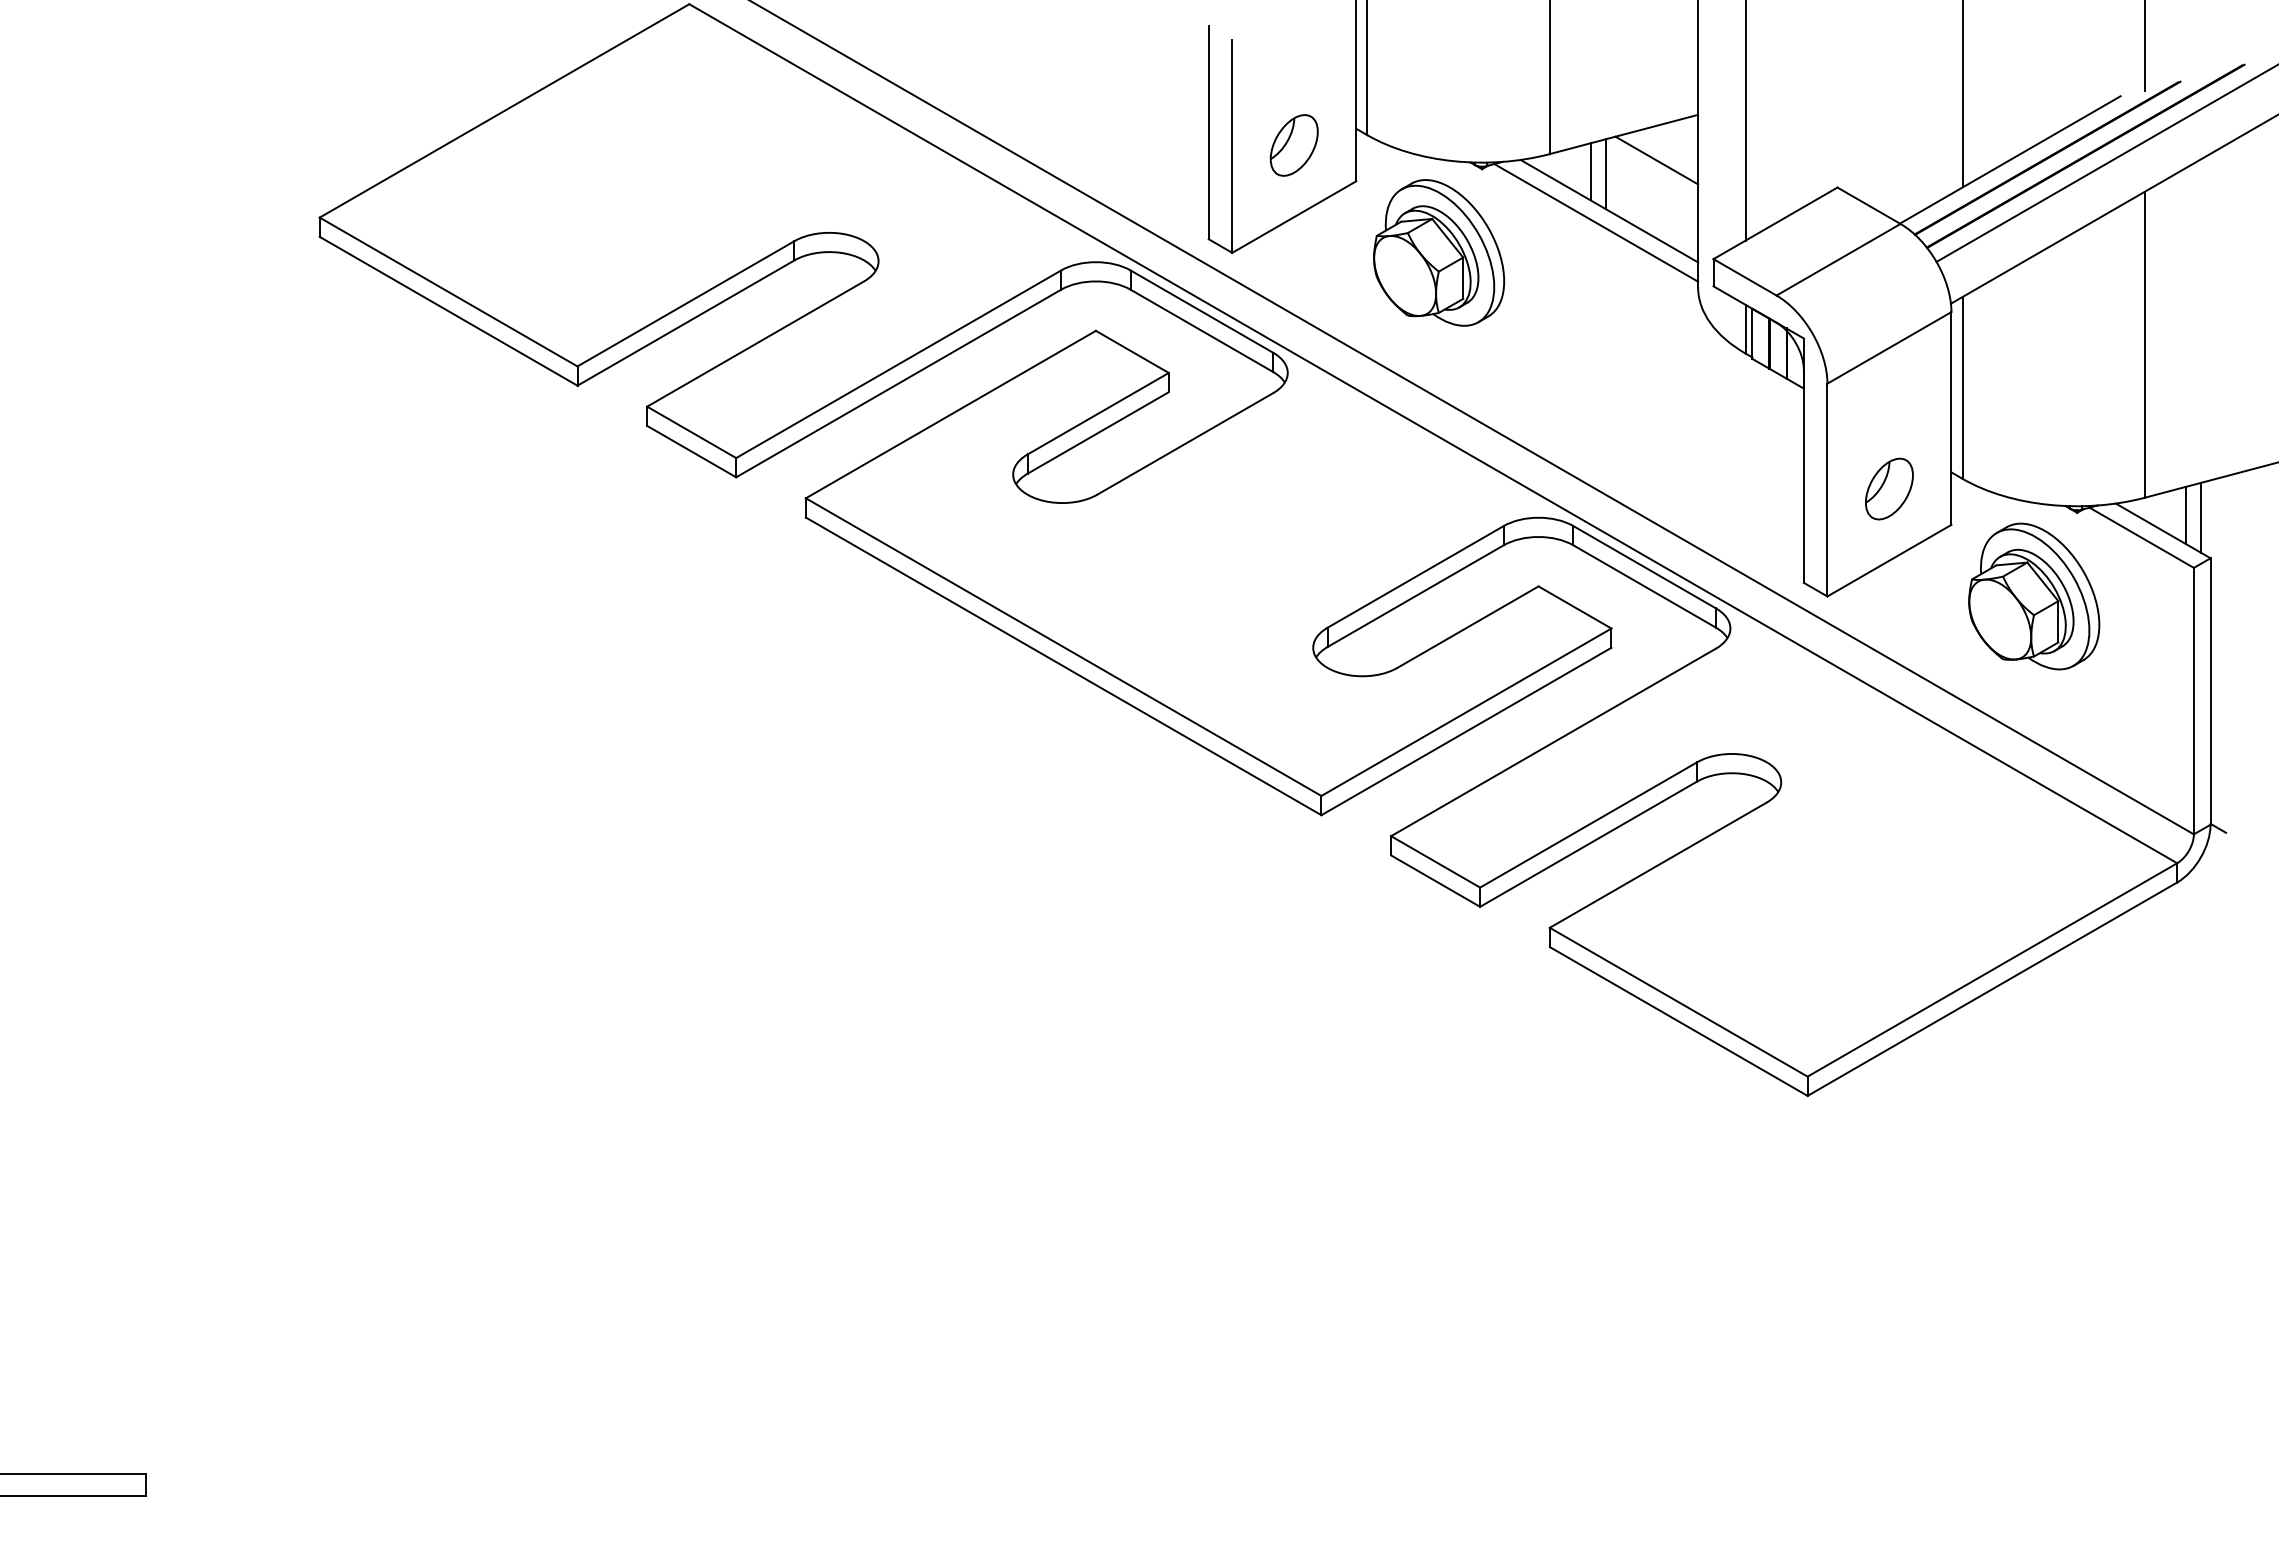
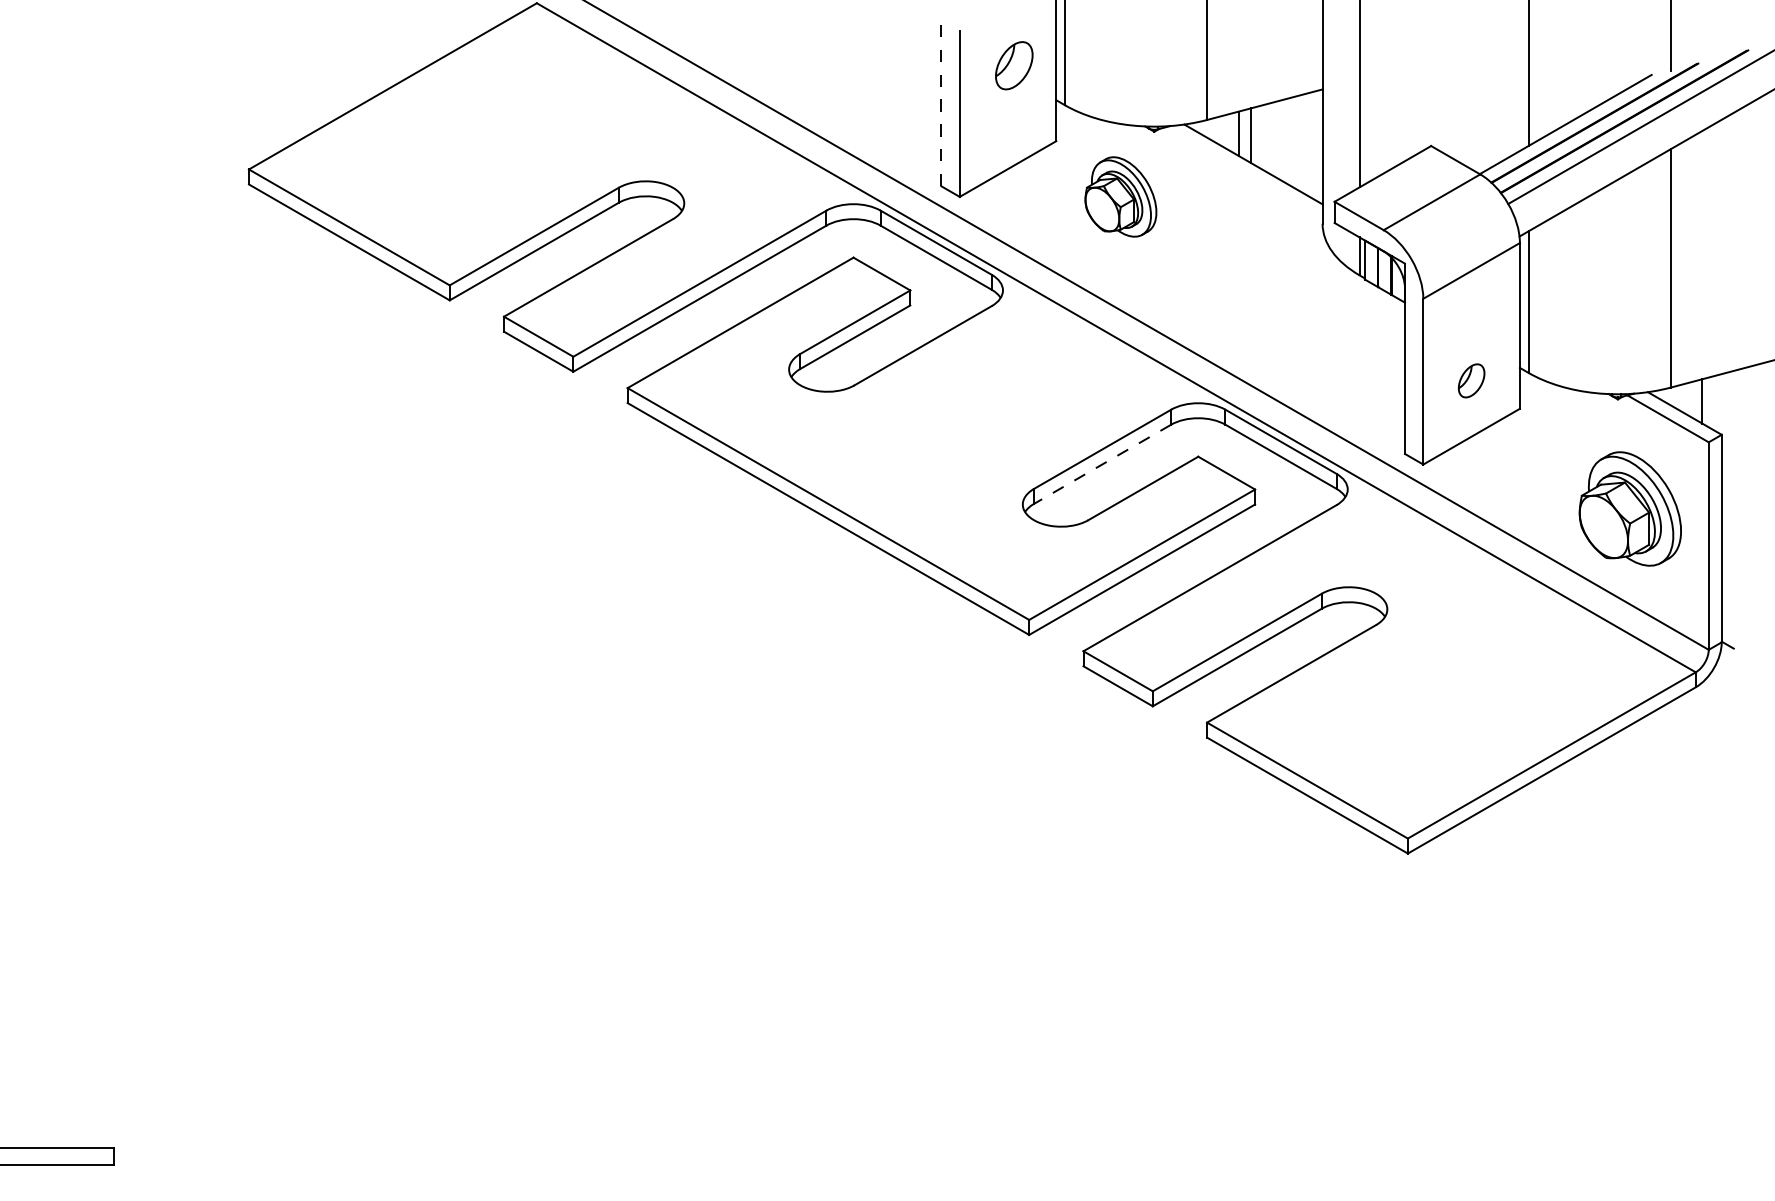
line: (1208, 132) -> (941, 103), solid -> dashed
part: (1293, 145) -> (1013, 65), moved
line: (1656, 160) -> (1290, 124), removed
line: (1596, 222) -> (1243, 173), removed
part: (1439, 252) -> (1121, 196), size x0.7
part: (1889, 488) -> (1471, 380), size x0.7
line: (2201, 517) -> (1714, 403), removed
line: (1415, 596) -> (1102, 464), solid -> dashed
part: (2034, 596) -> (1630, 508), moved

